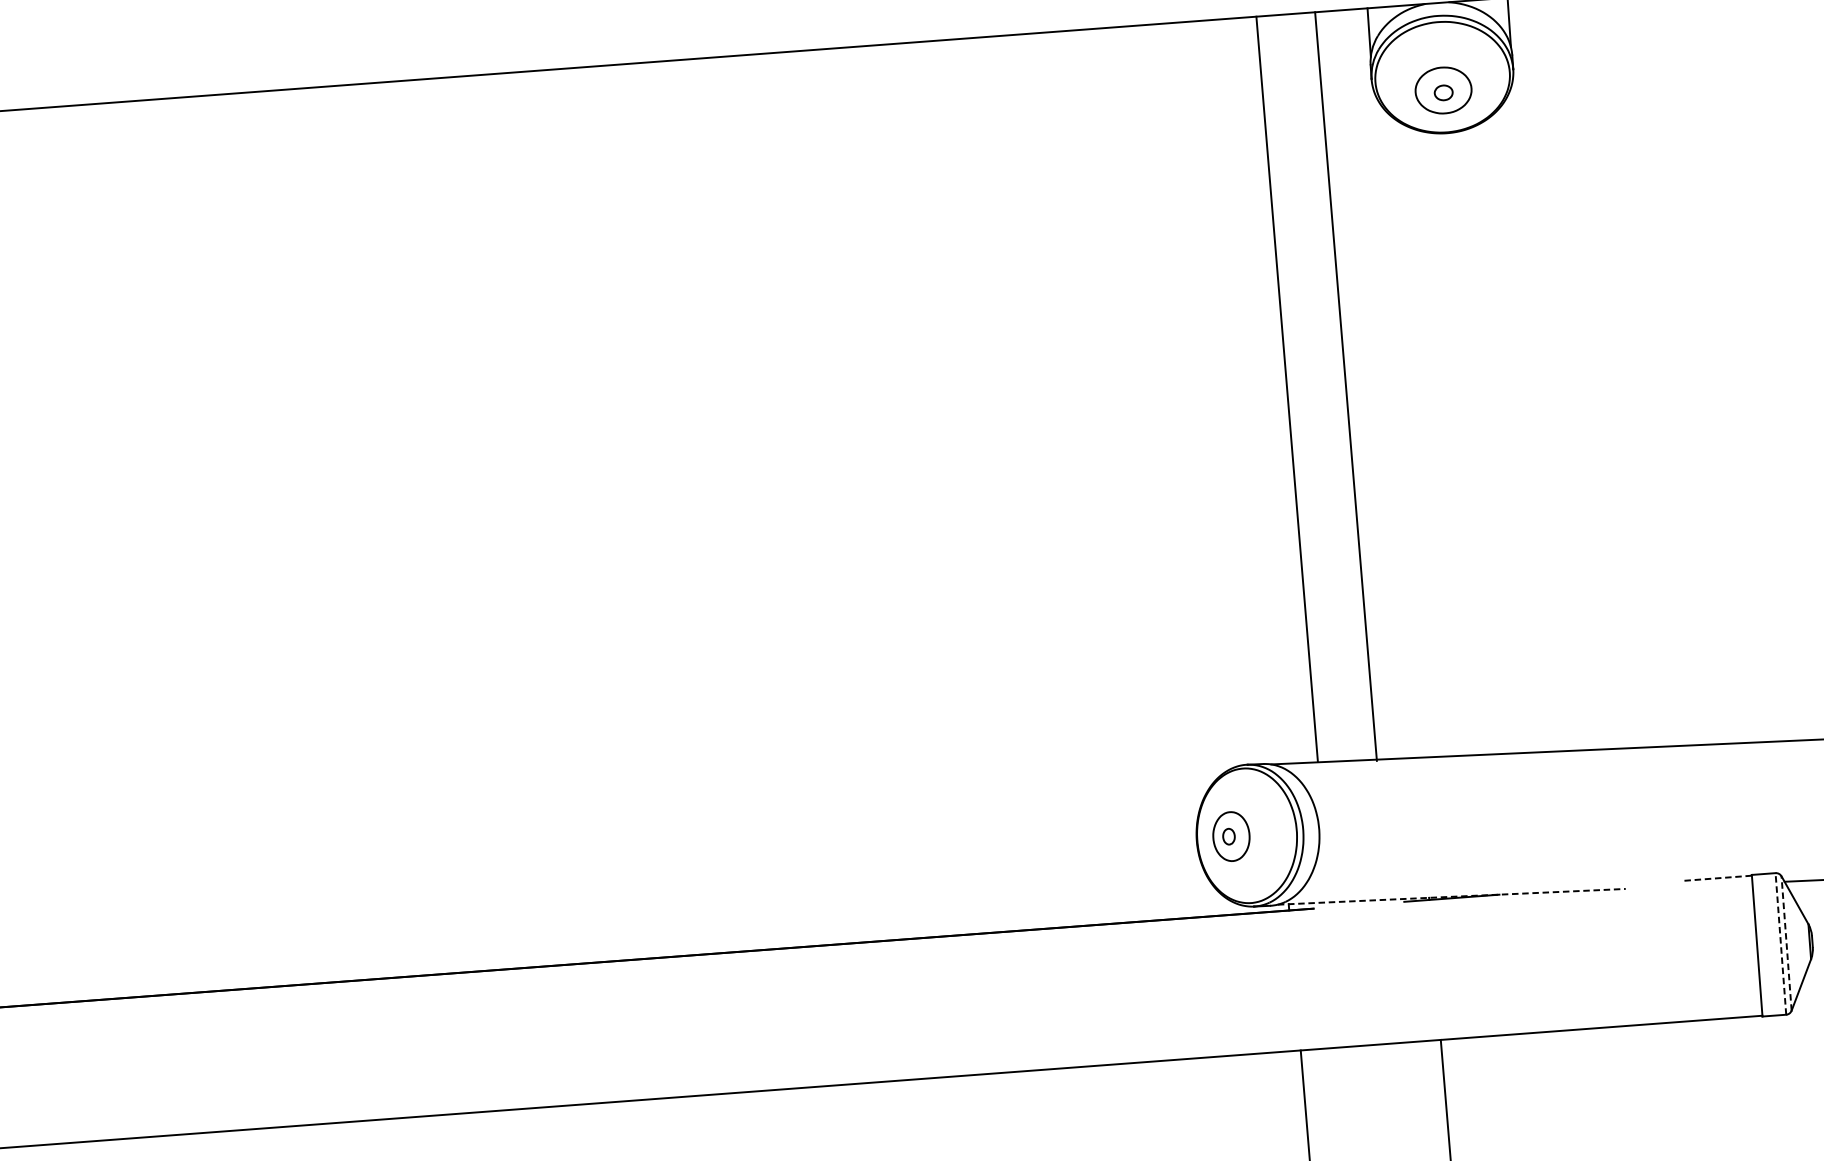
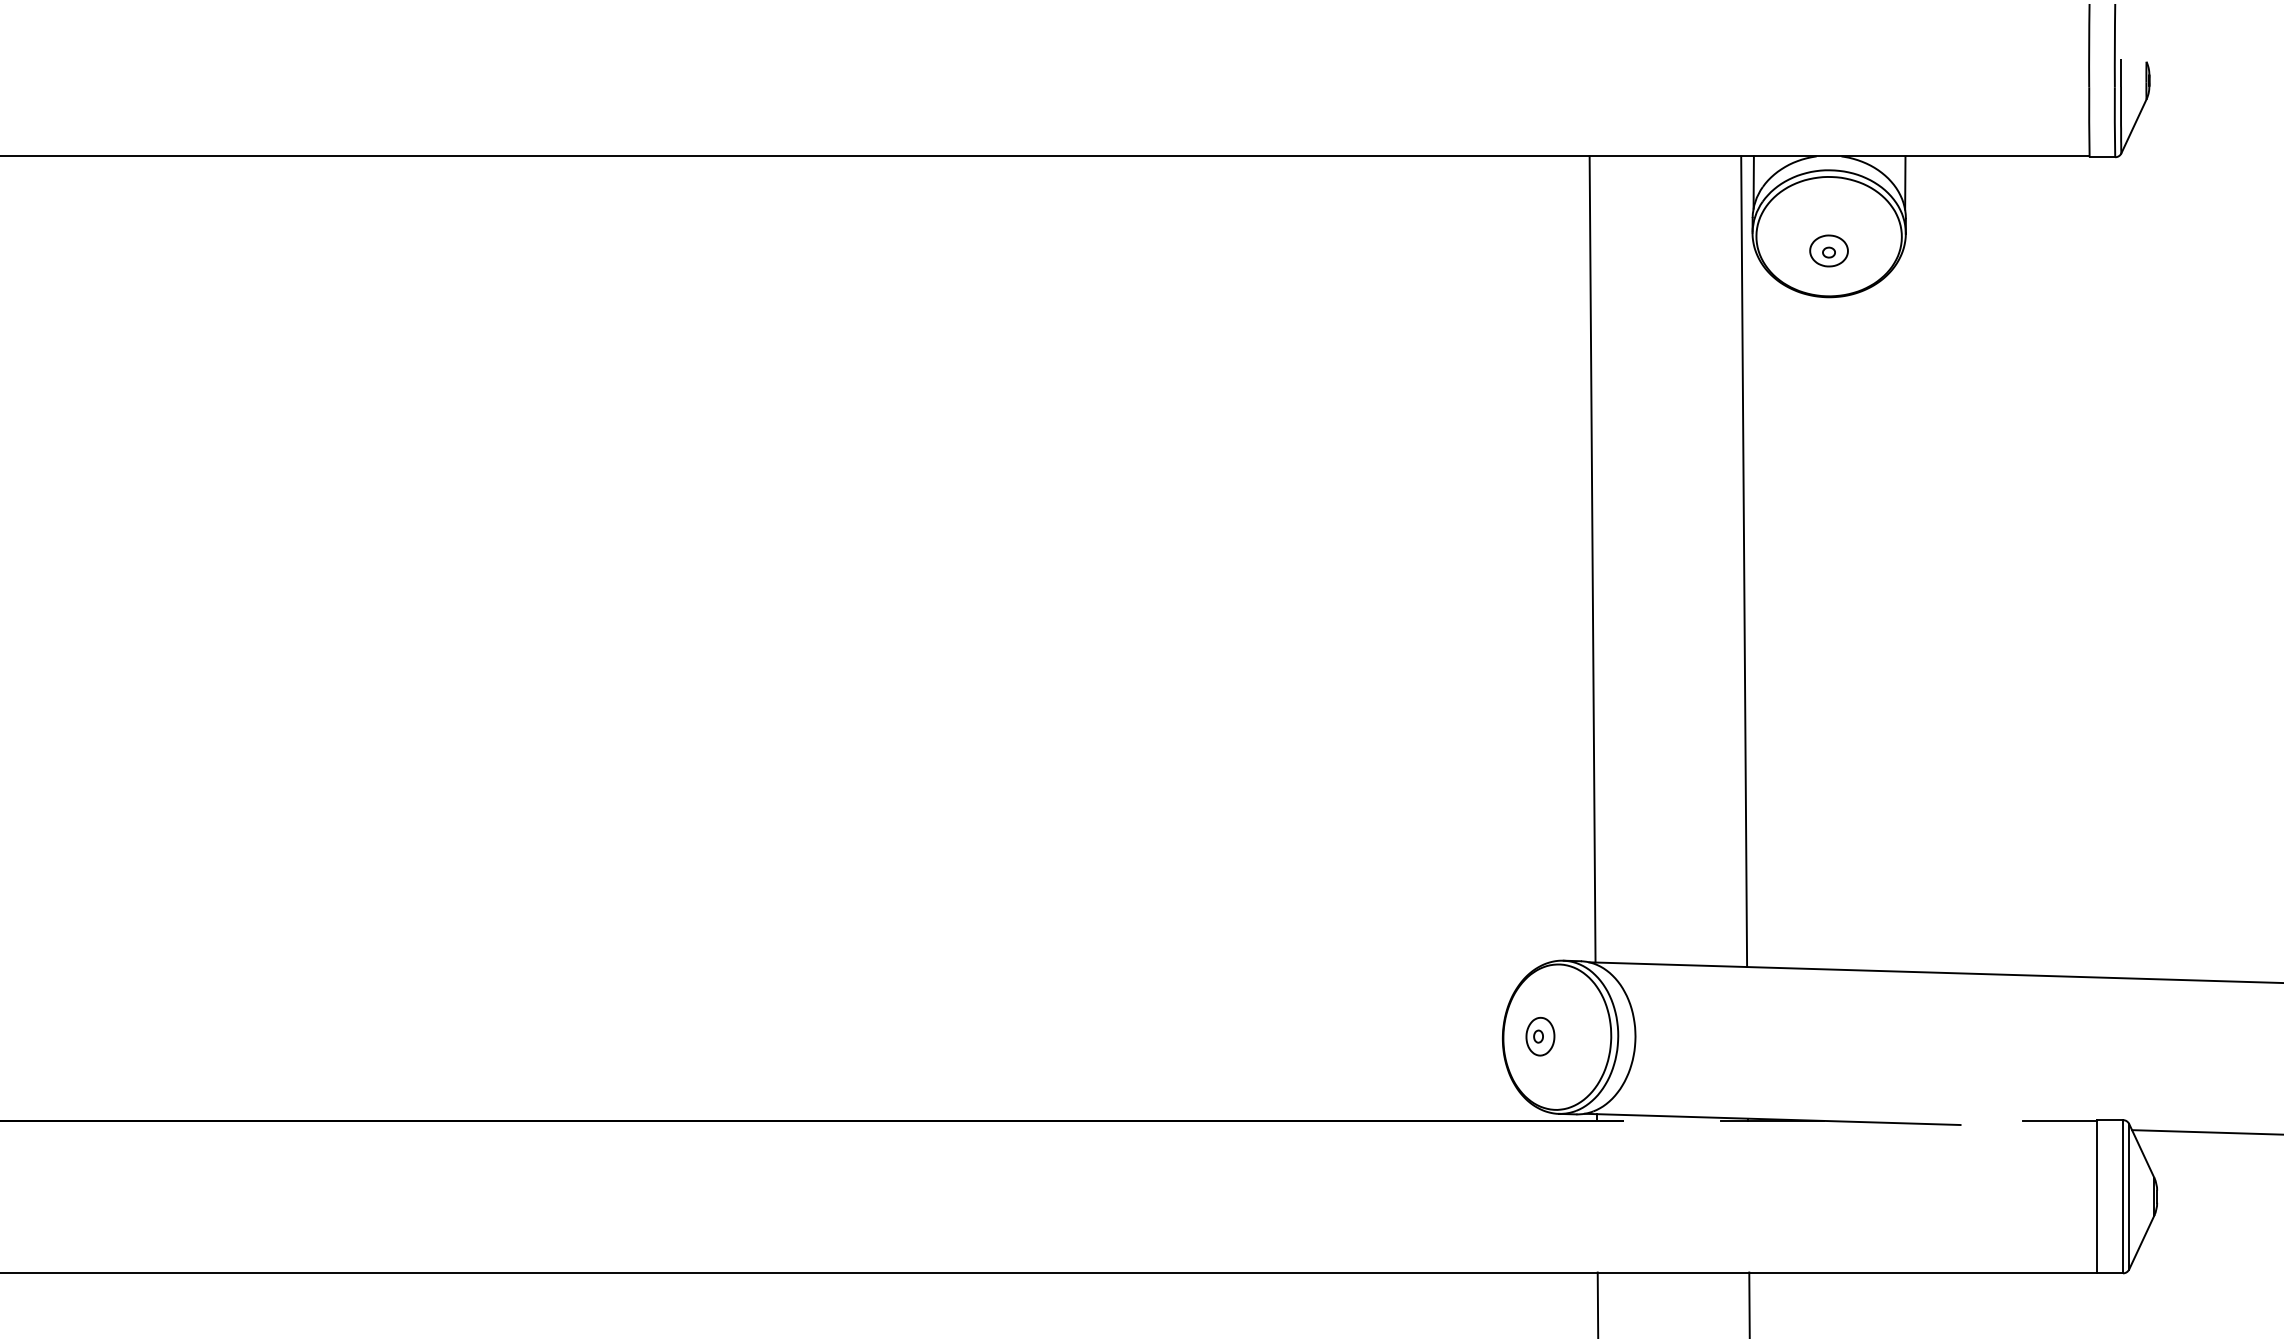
part: (1442, 90) -> (1828, 250), size x0.62
line: (1346, 386) -> (1744, 561), moved
line: (1287, 388) -> (1592, 559), moved
part: (1231, 836) -> (1540, 1036), size x0.71
line: (1716, 877) -> (2059, 1120), dashed -> solid
line: (1451, 896) -> (1772, 1119), dashed -> solid
line: (1781, 943) -> (2123, 1196), dashed -> solid
line: (1786, 943) -> (2129, 1196), dashed -> solid

